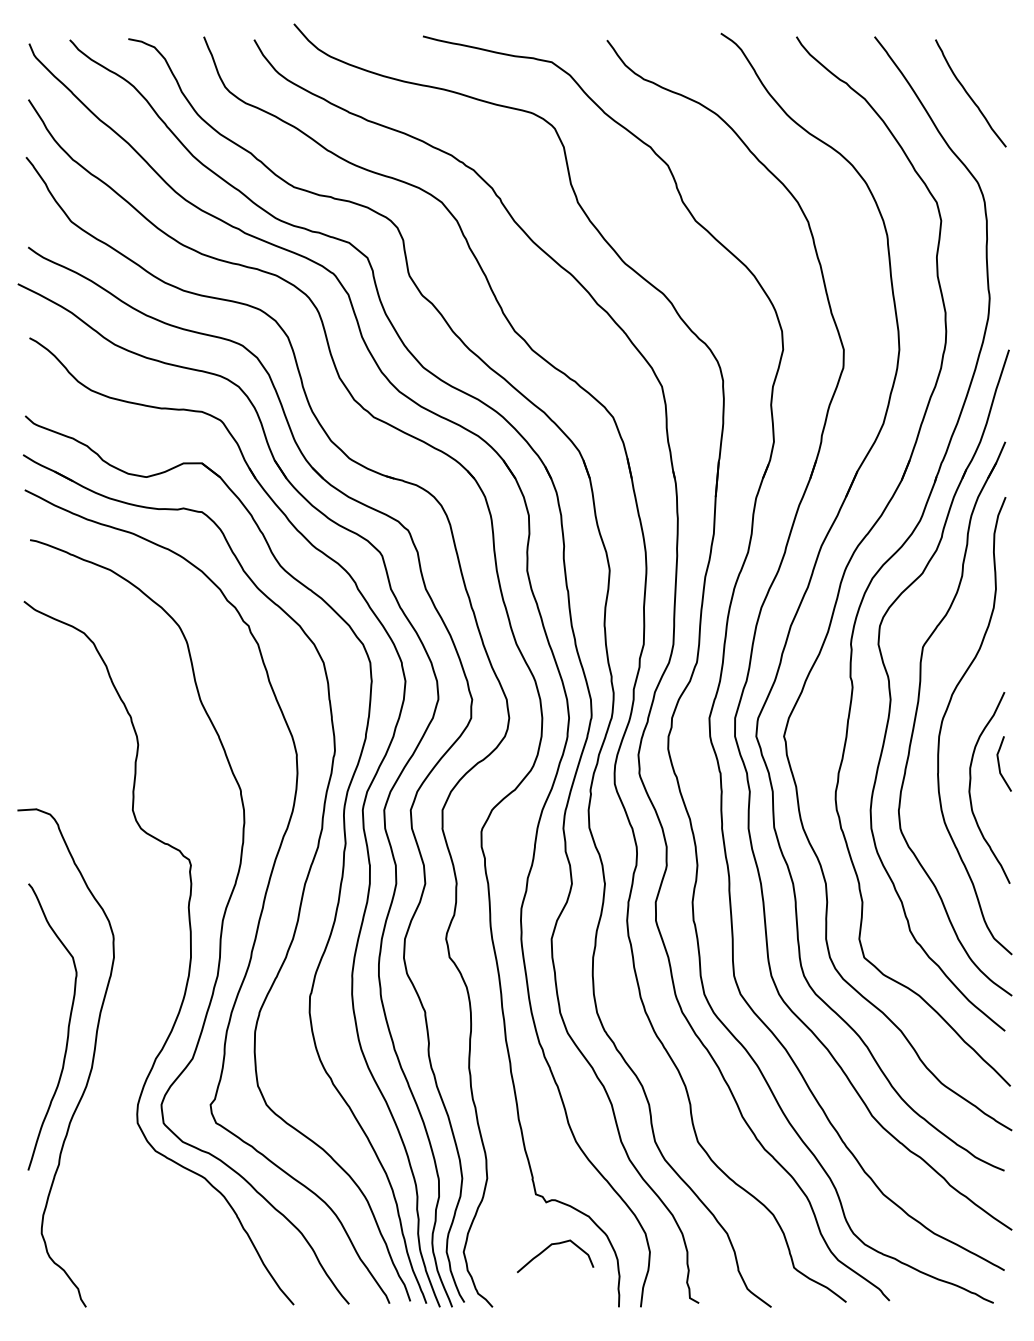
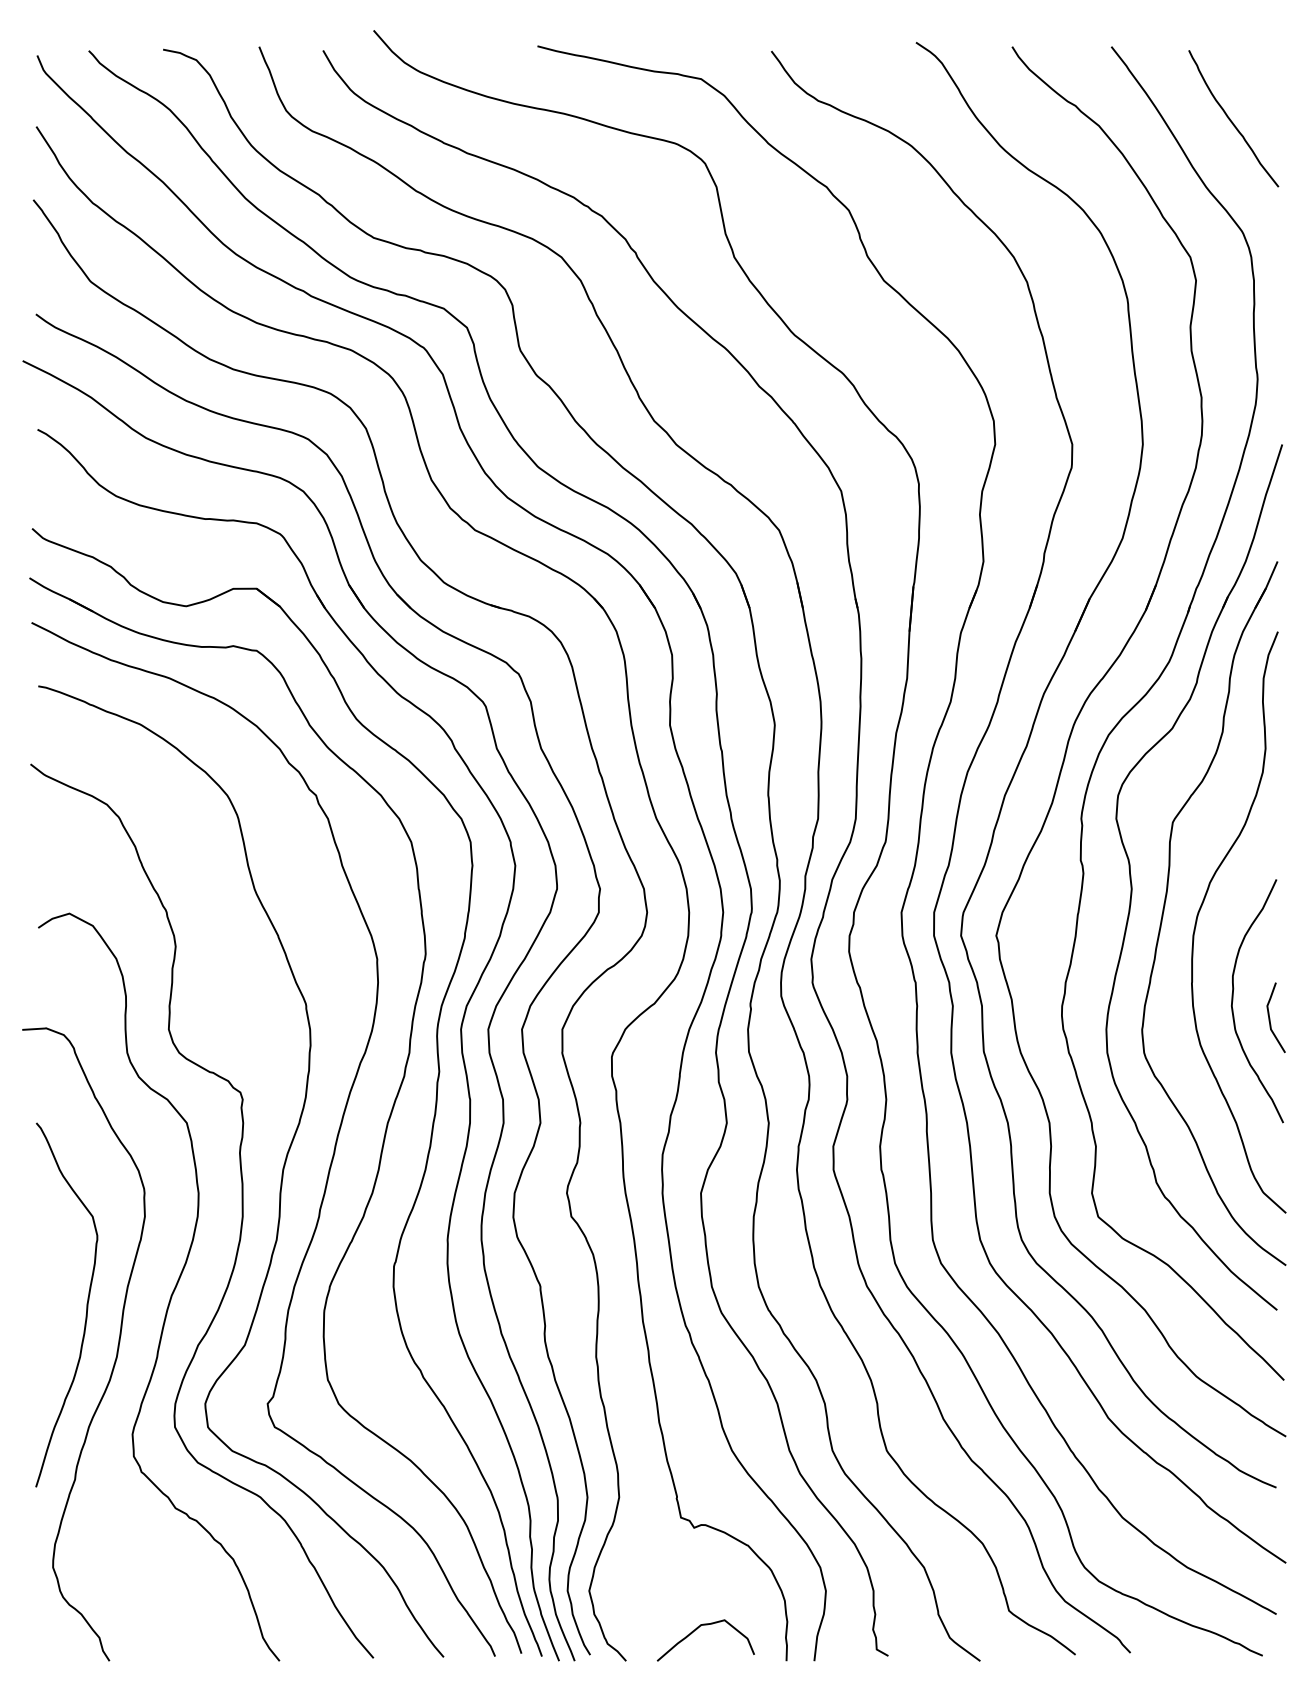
line: (999, 763) -> (1270, 1017), moved
curve: (134, 1017) -> (171, 1293), added
curve: (548, 1248) -> (696, 1630), moved

